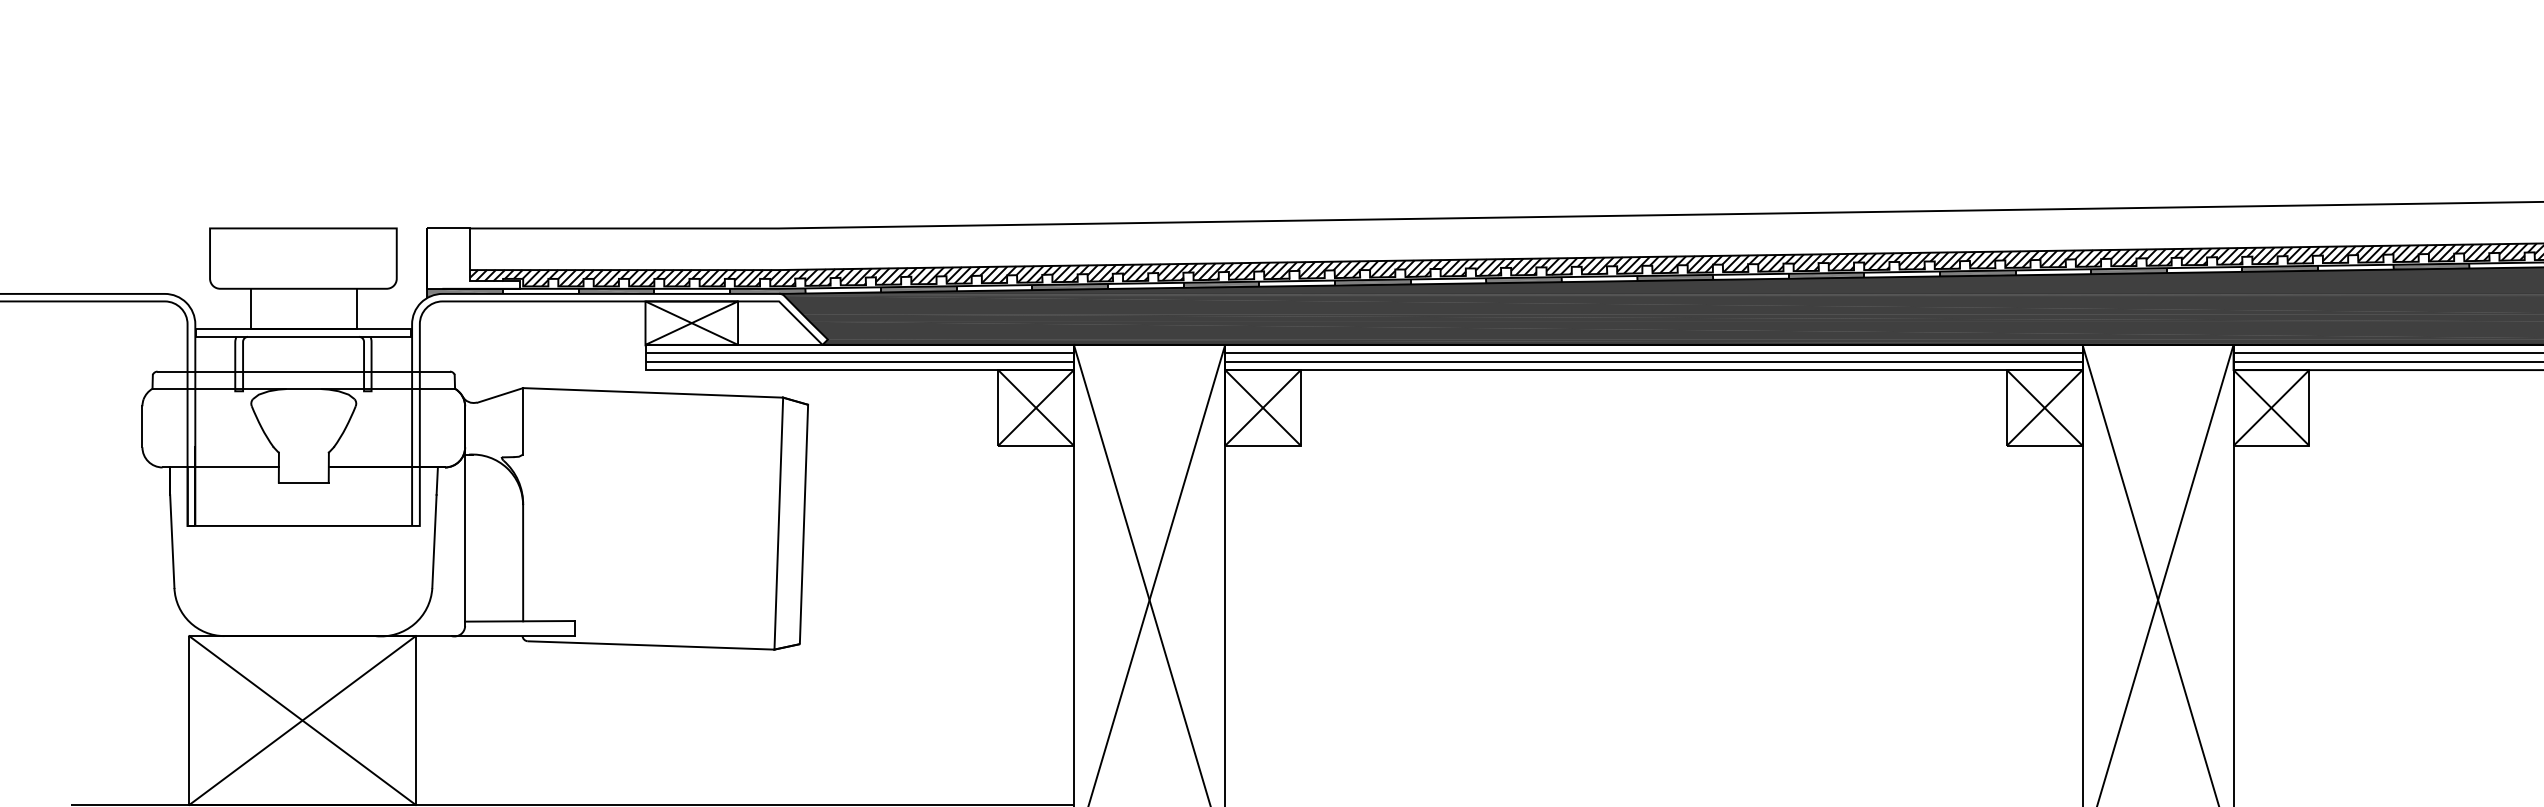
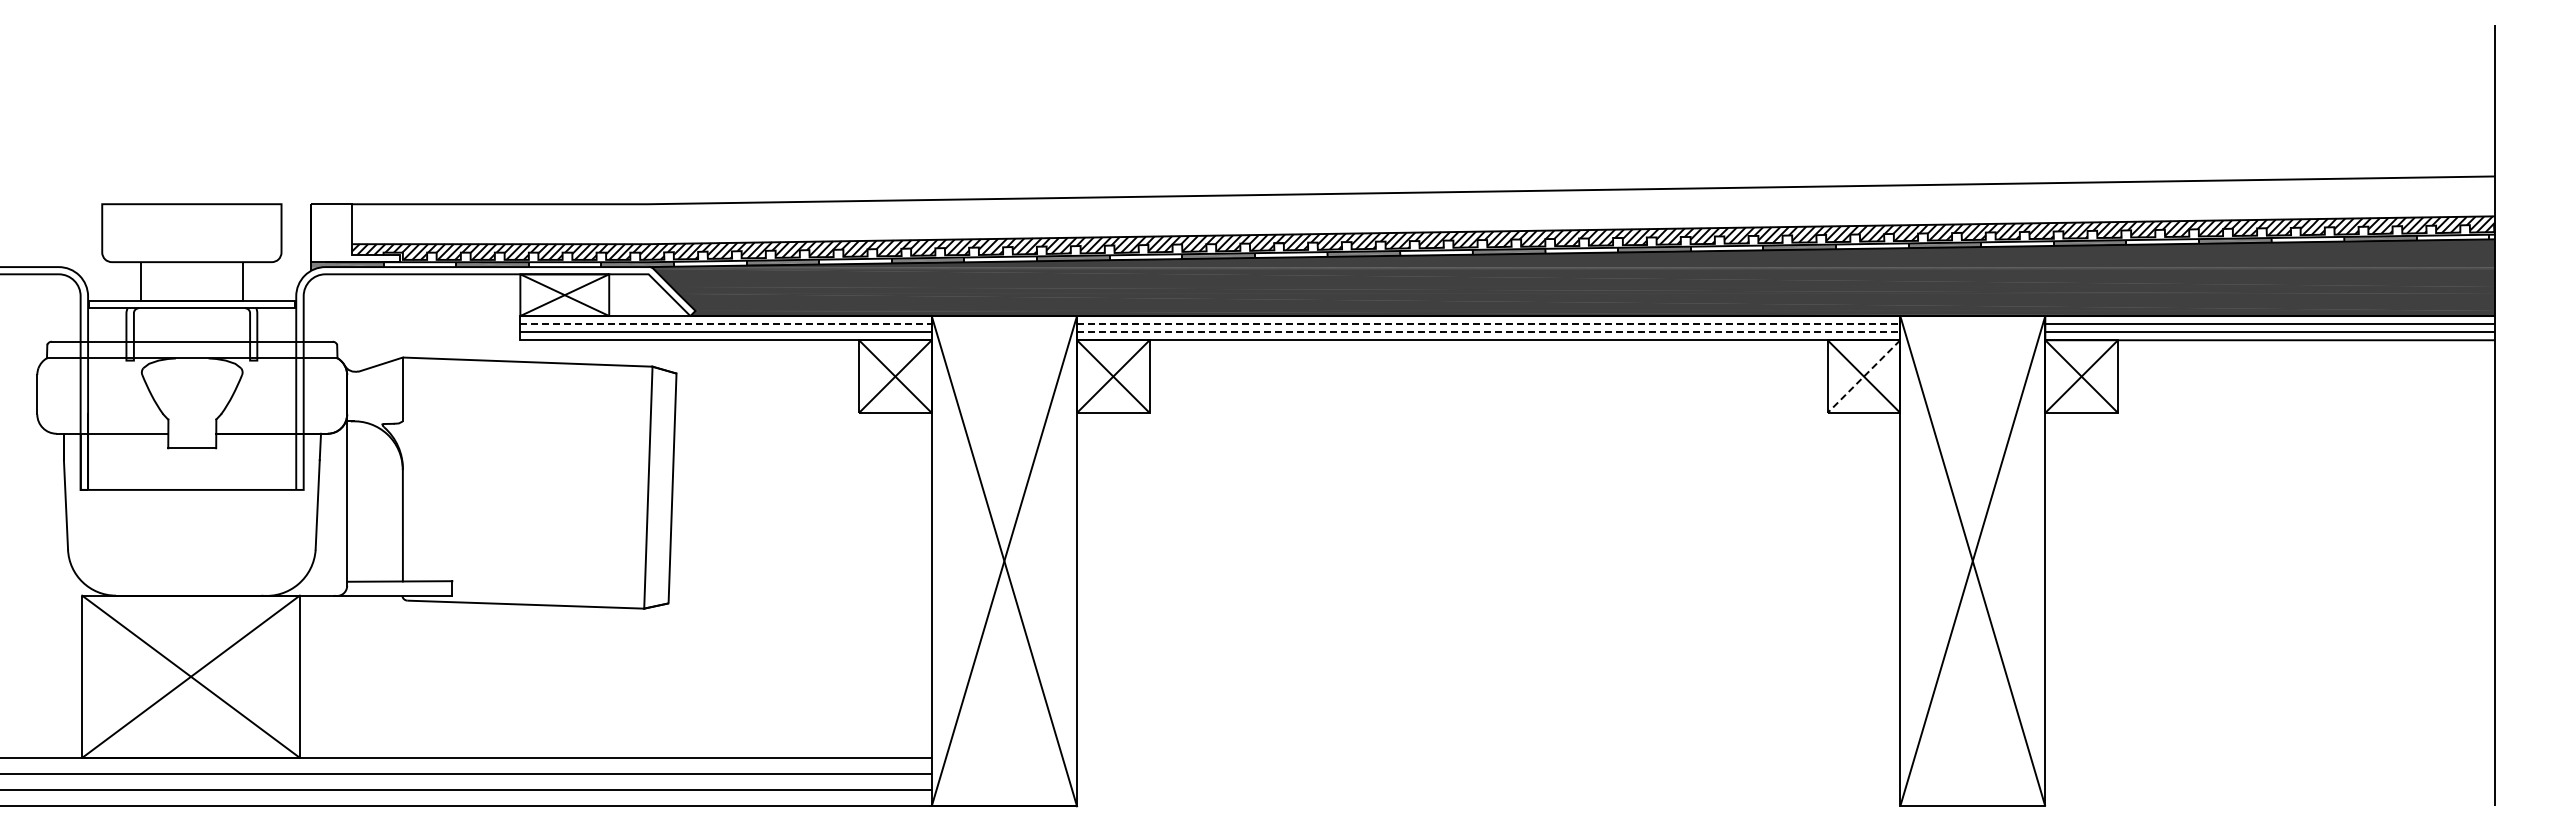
line: (860, 353) -> (726, 324), solid -> dashed
line: (1653, 353) -> (1488, 324), solid -> dashed
line: (1653, 362) -> (1488, 332), solid -> dashed
line: (2044, 407) -> (1863, 376), solid -> dashed

